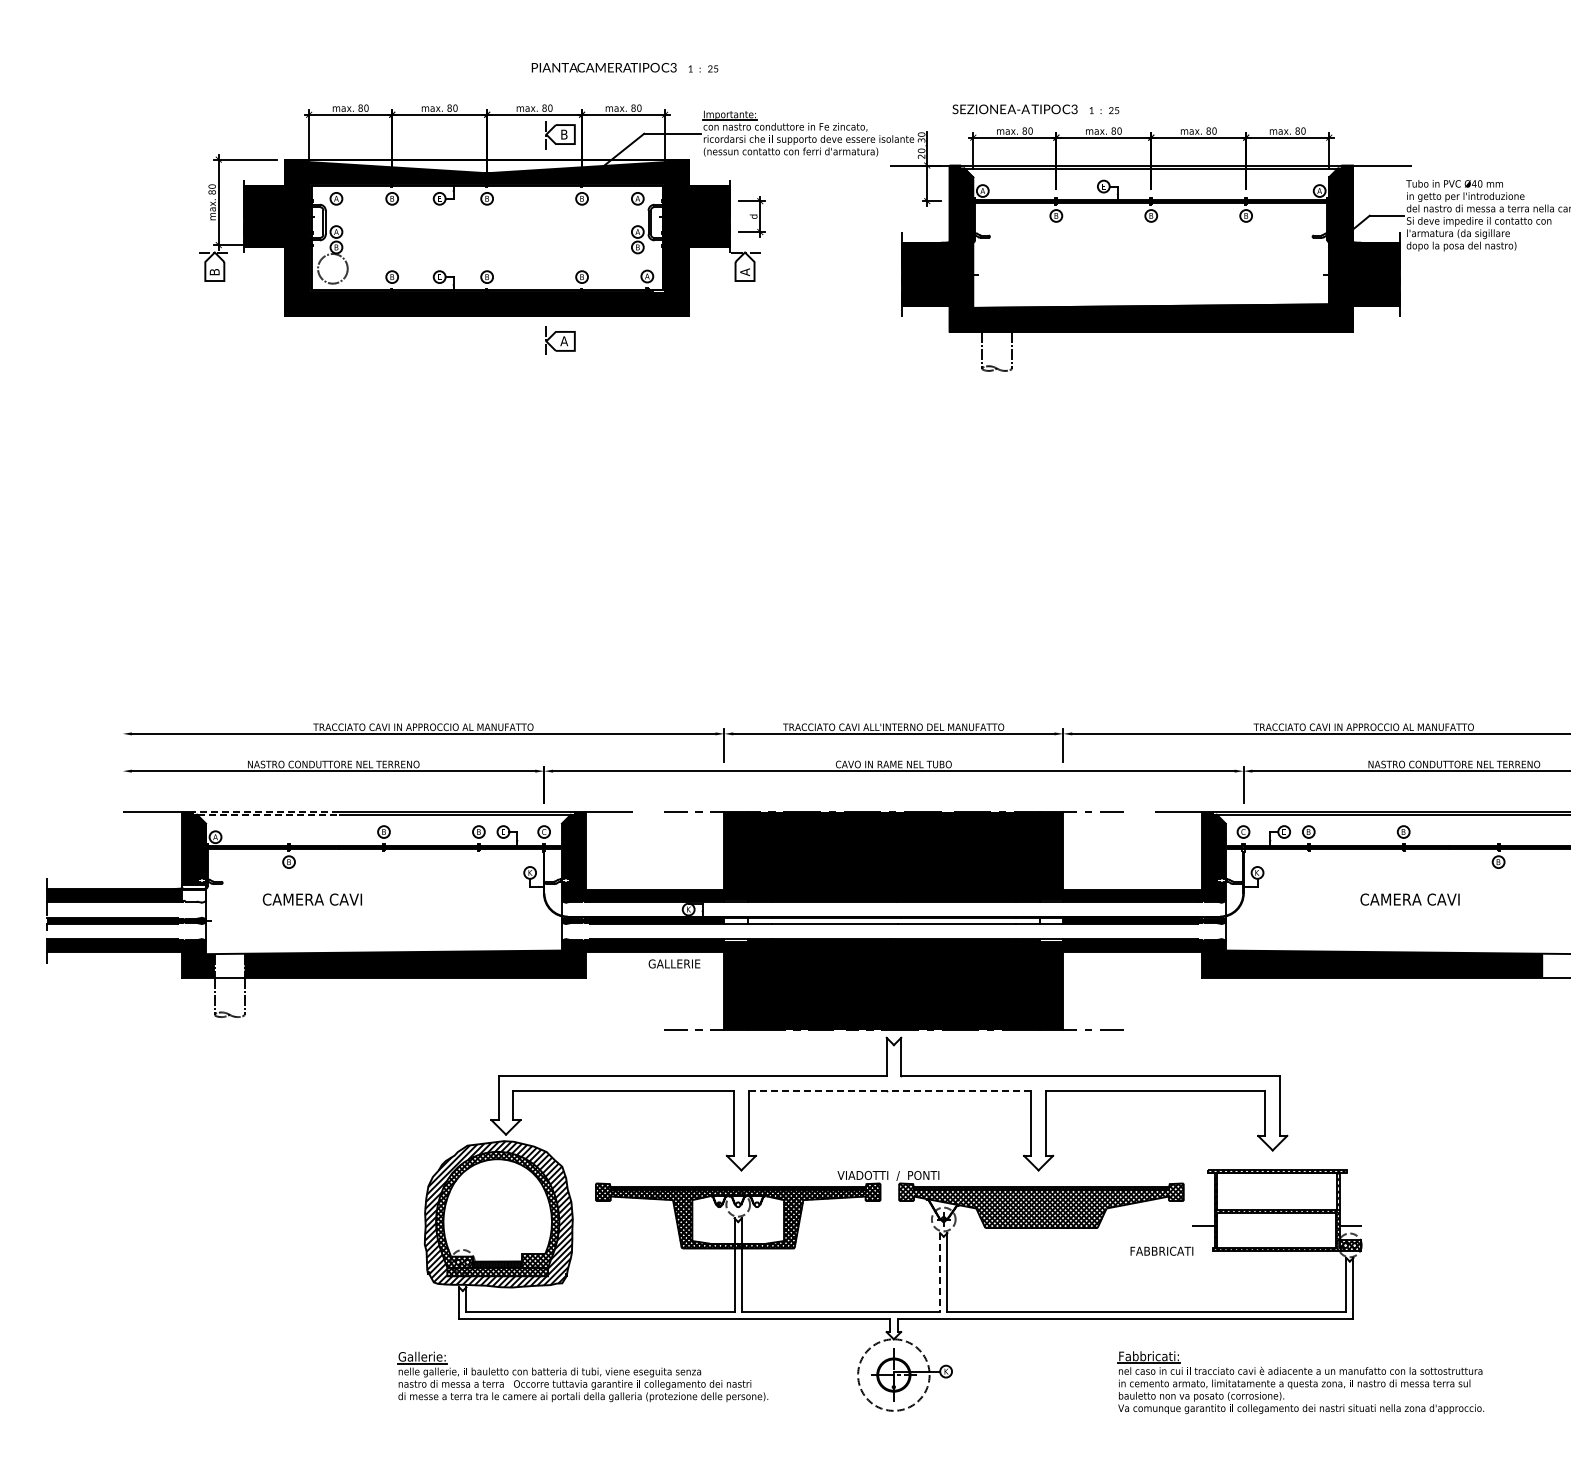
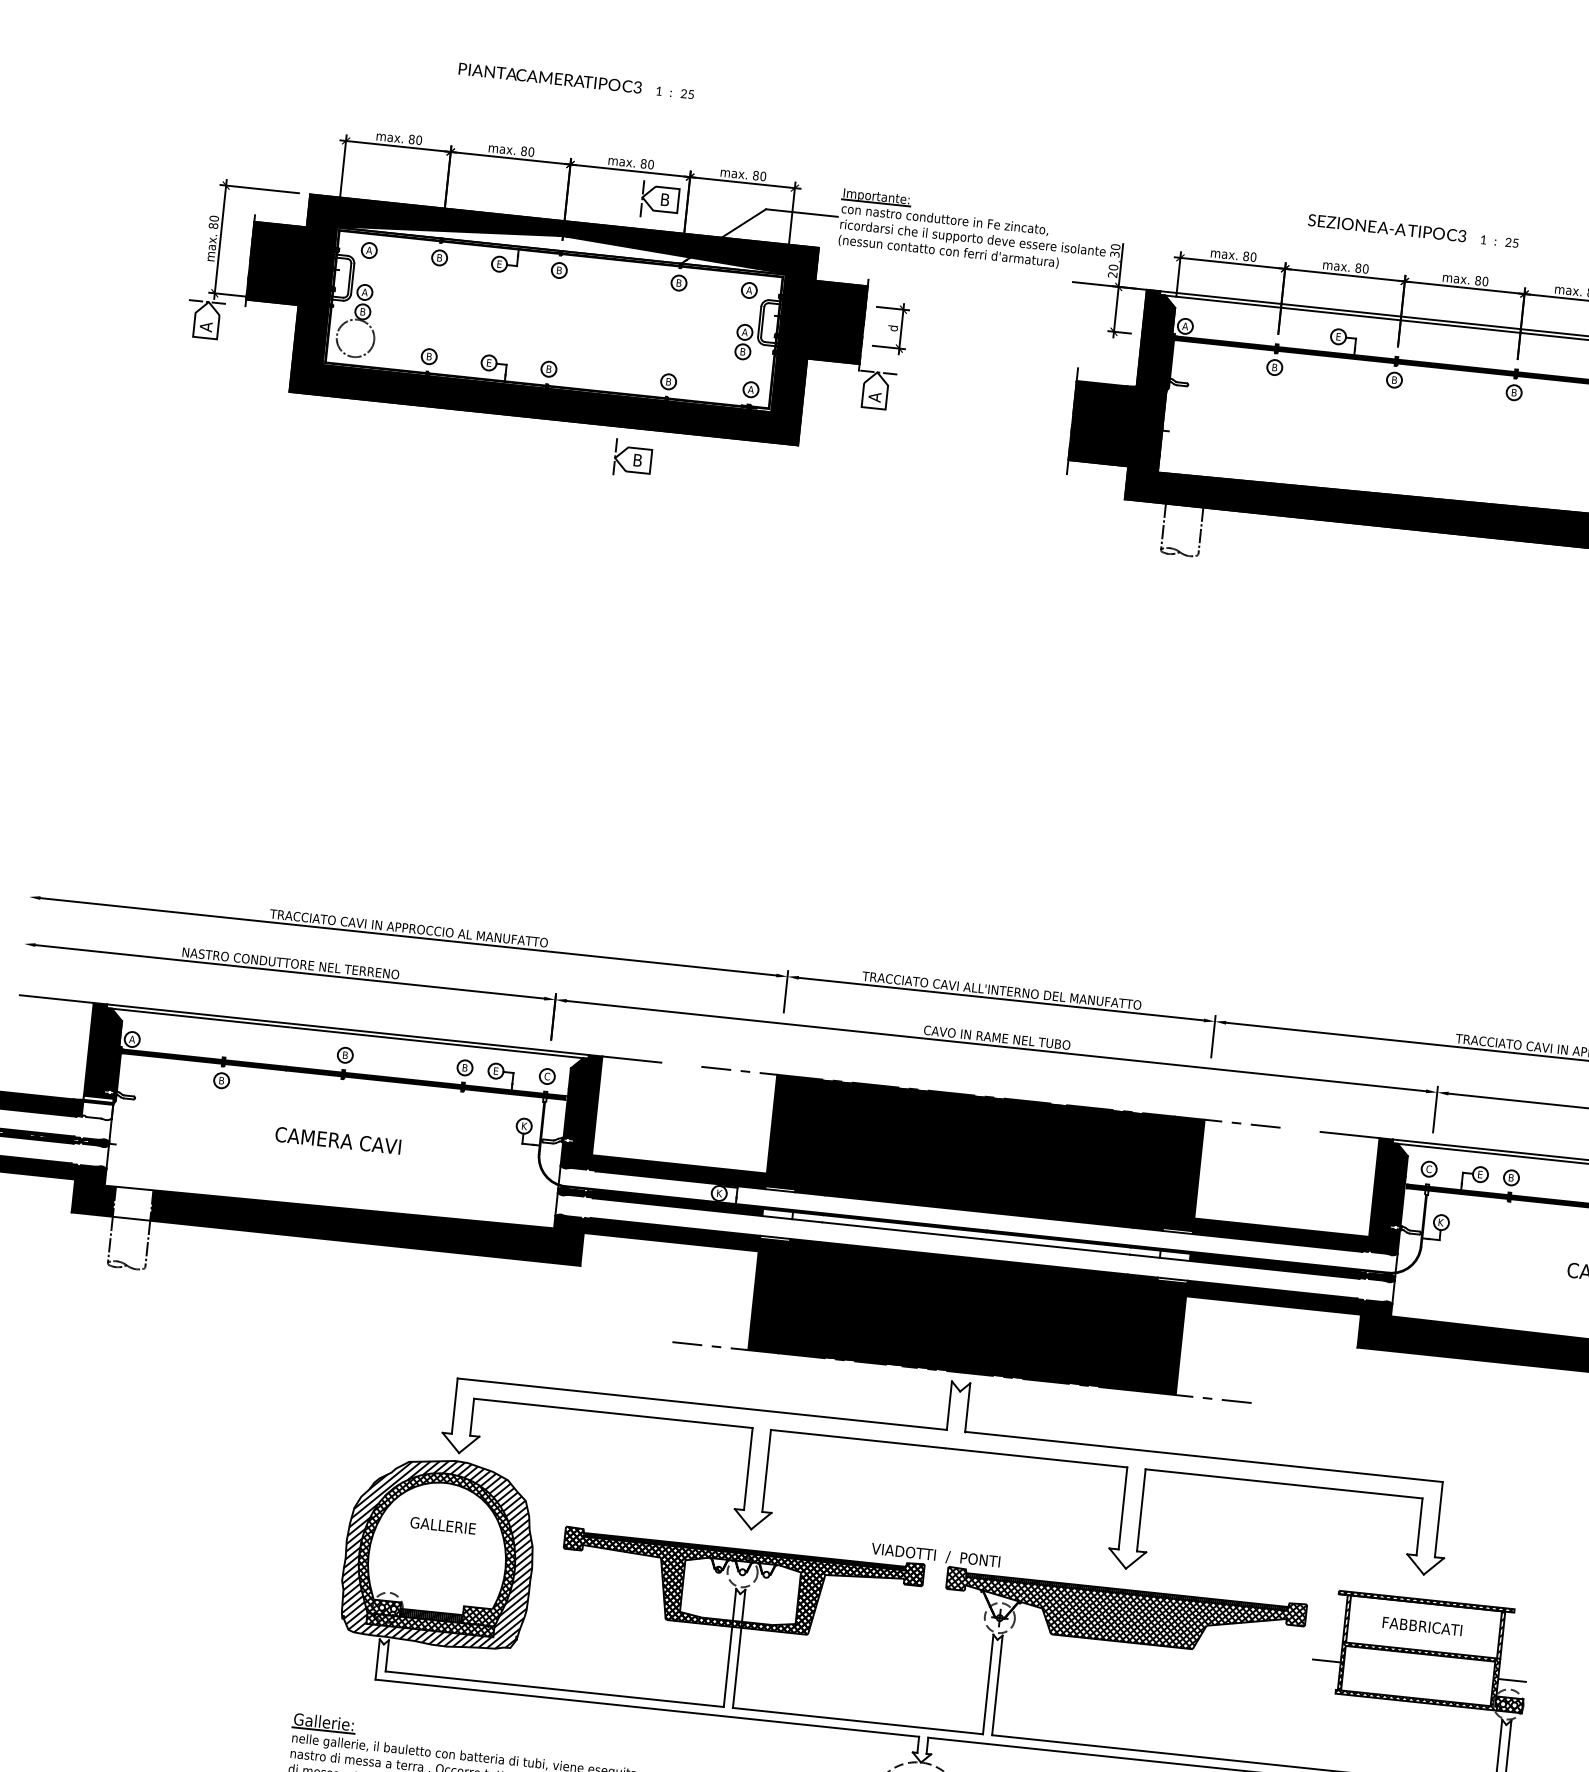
text: (624, 67) -> (575, 80), moved
text: (1035, 109) -> (1413, 231), moved
text: (214, 272) -> (205, 327), B -> A
text: (564, 341) -> (637, 460), A -> B
line: (192, 813) -> (106, 1006), dashed -> solid
text: (311, 899) -> (337, 1140), moved
text: (674, 963) -> (443, 1525), moved
line: (890, 1090) -> (949, 1448), dashed -> solid
text: (1161, 1250) -> (1421, 1625), moved
line: (940, 1273) -> (988, 1685), dashed -> solid

